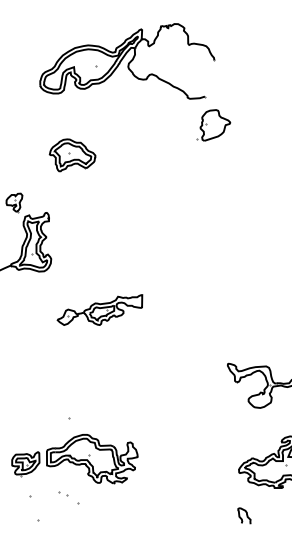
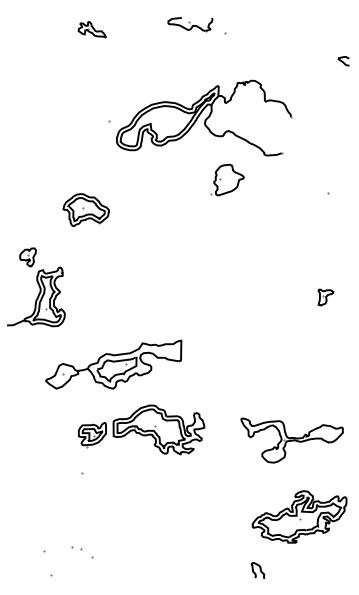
part: (127, 60) -> (204, 117), moved
part: (99, 309) -> (113, 364), size x1.6
part: (74, 458) -> (141, 429), moved

